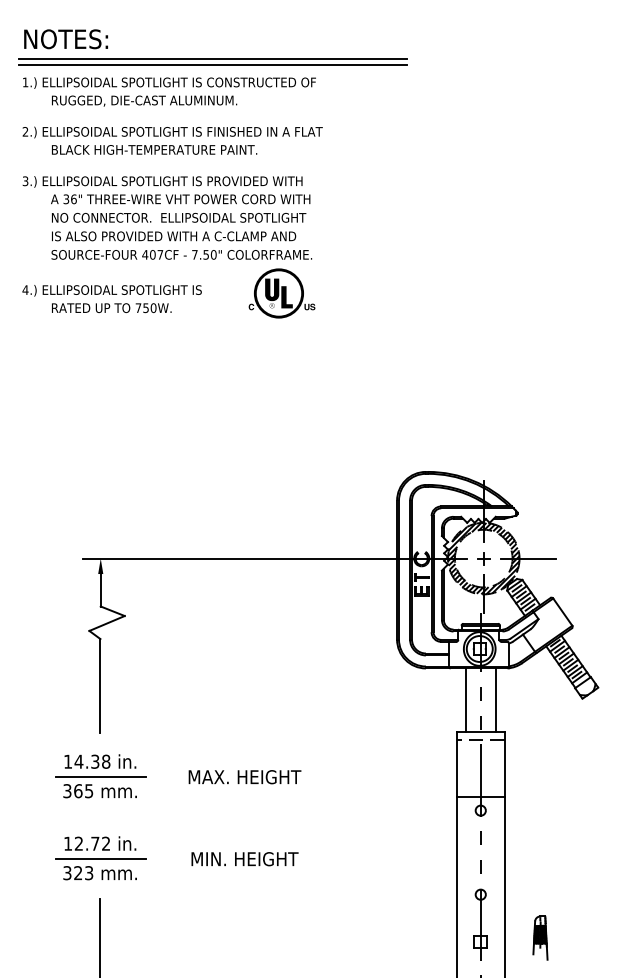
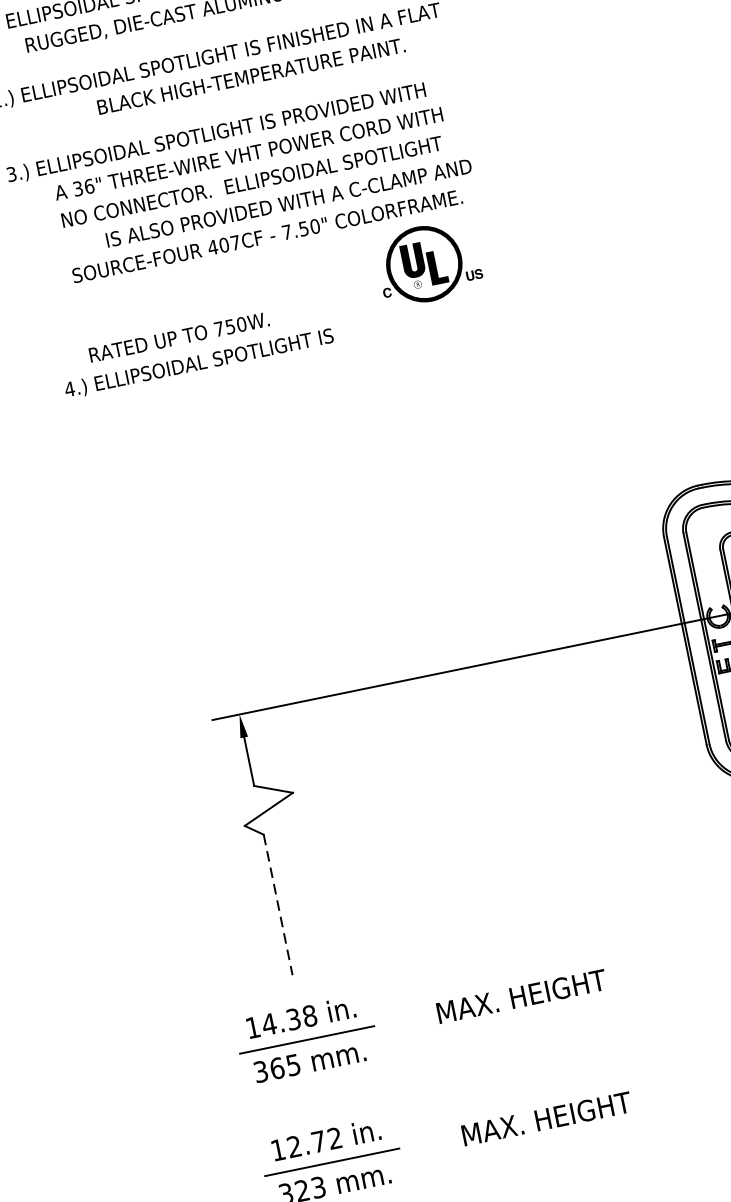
text: (154, 149) -> (251, 75), moved
text: (174, 236) -> (289, 203), moved
text: (111, 290) -> (198, 363), moved
line: (100, 686) -> (278, 905), solid -> dashed
text: (244, 859) -> (546, 1119), MIN. HEIGHT -> MAX. HEIGHT

